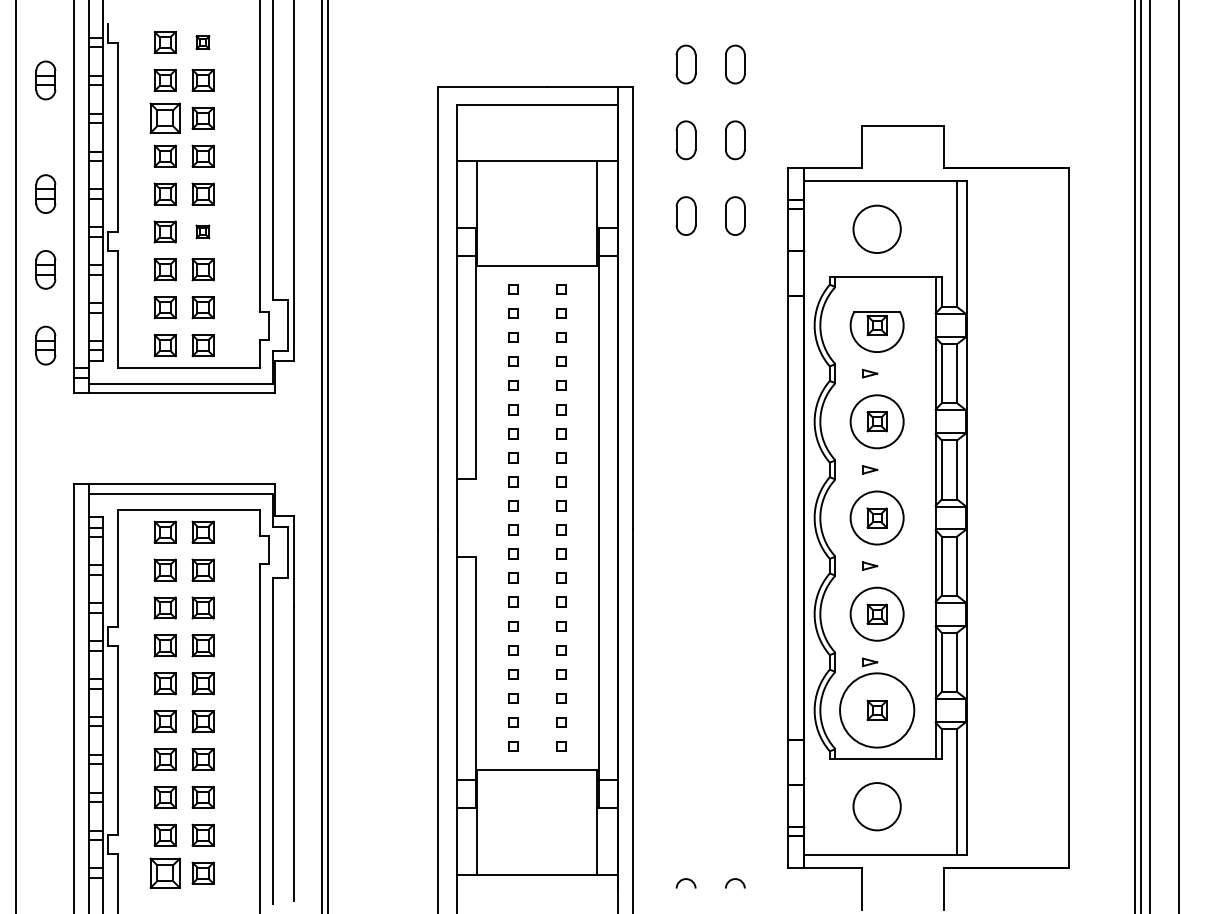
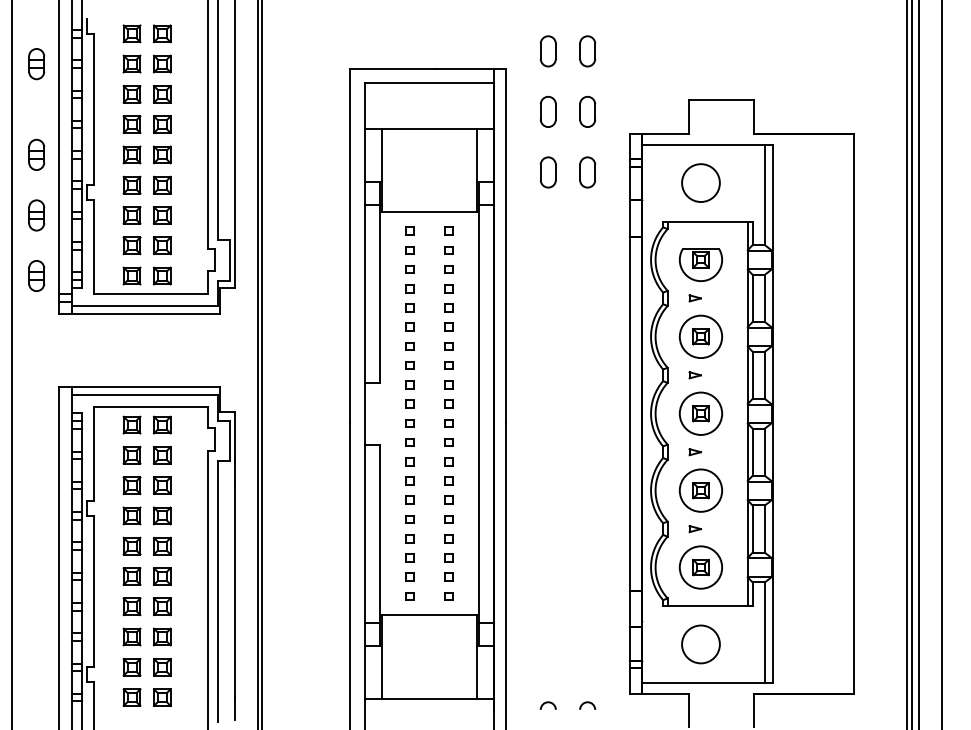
part: (202, 42) -> (161, 33), size x1.67
part: (164, 118) -> (131, 94), size x0.71
part: (202, 231) -> (161, 184), size x1.67
circle: (876, 710) -> (700, 567), size x0.71
part: (164, 873) -> (131, 697), size x0.71

